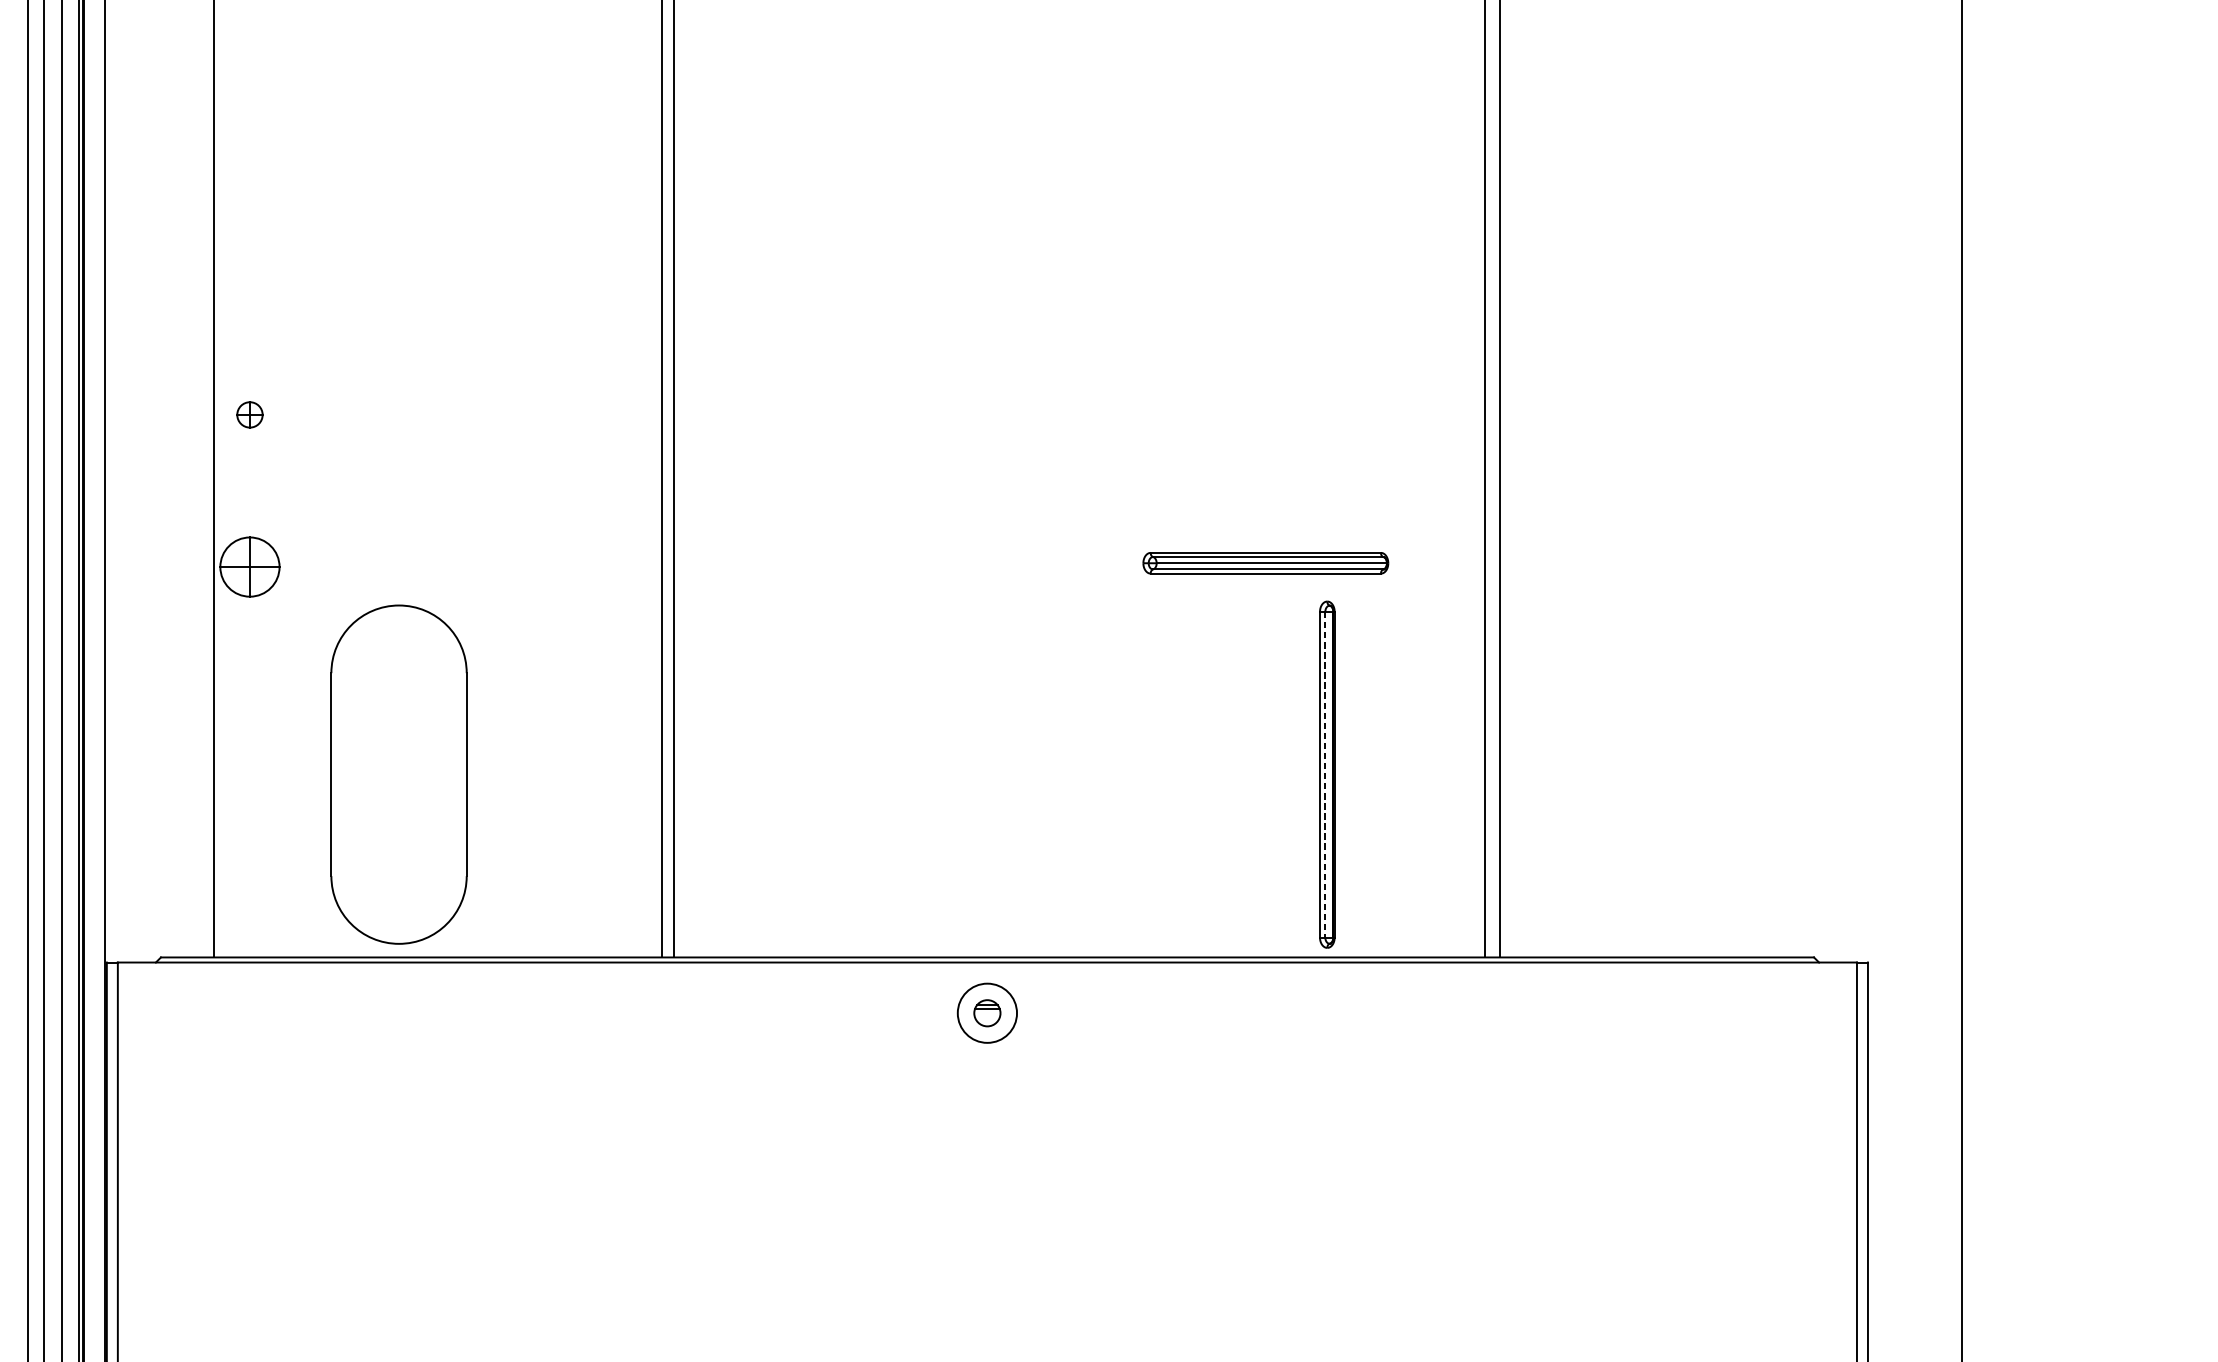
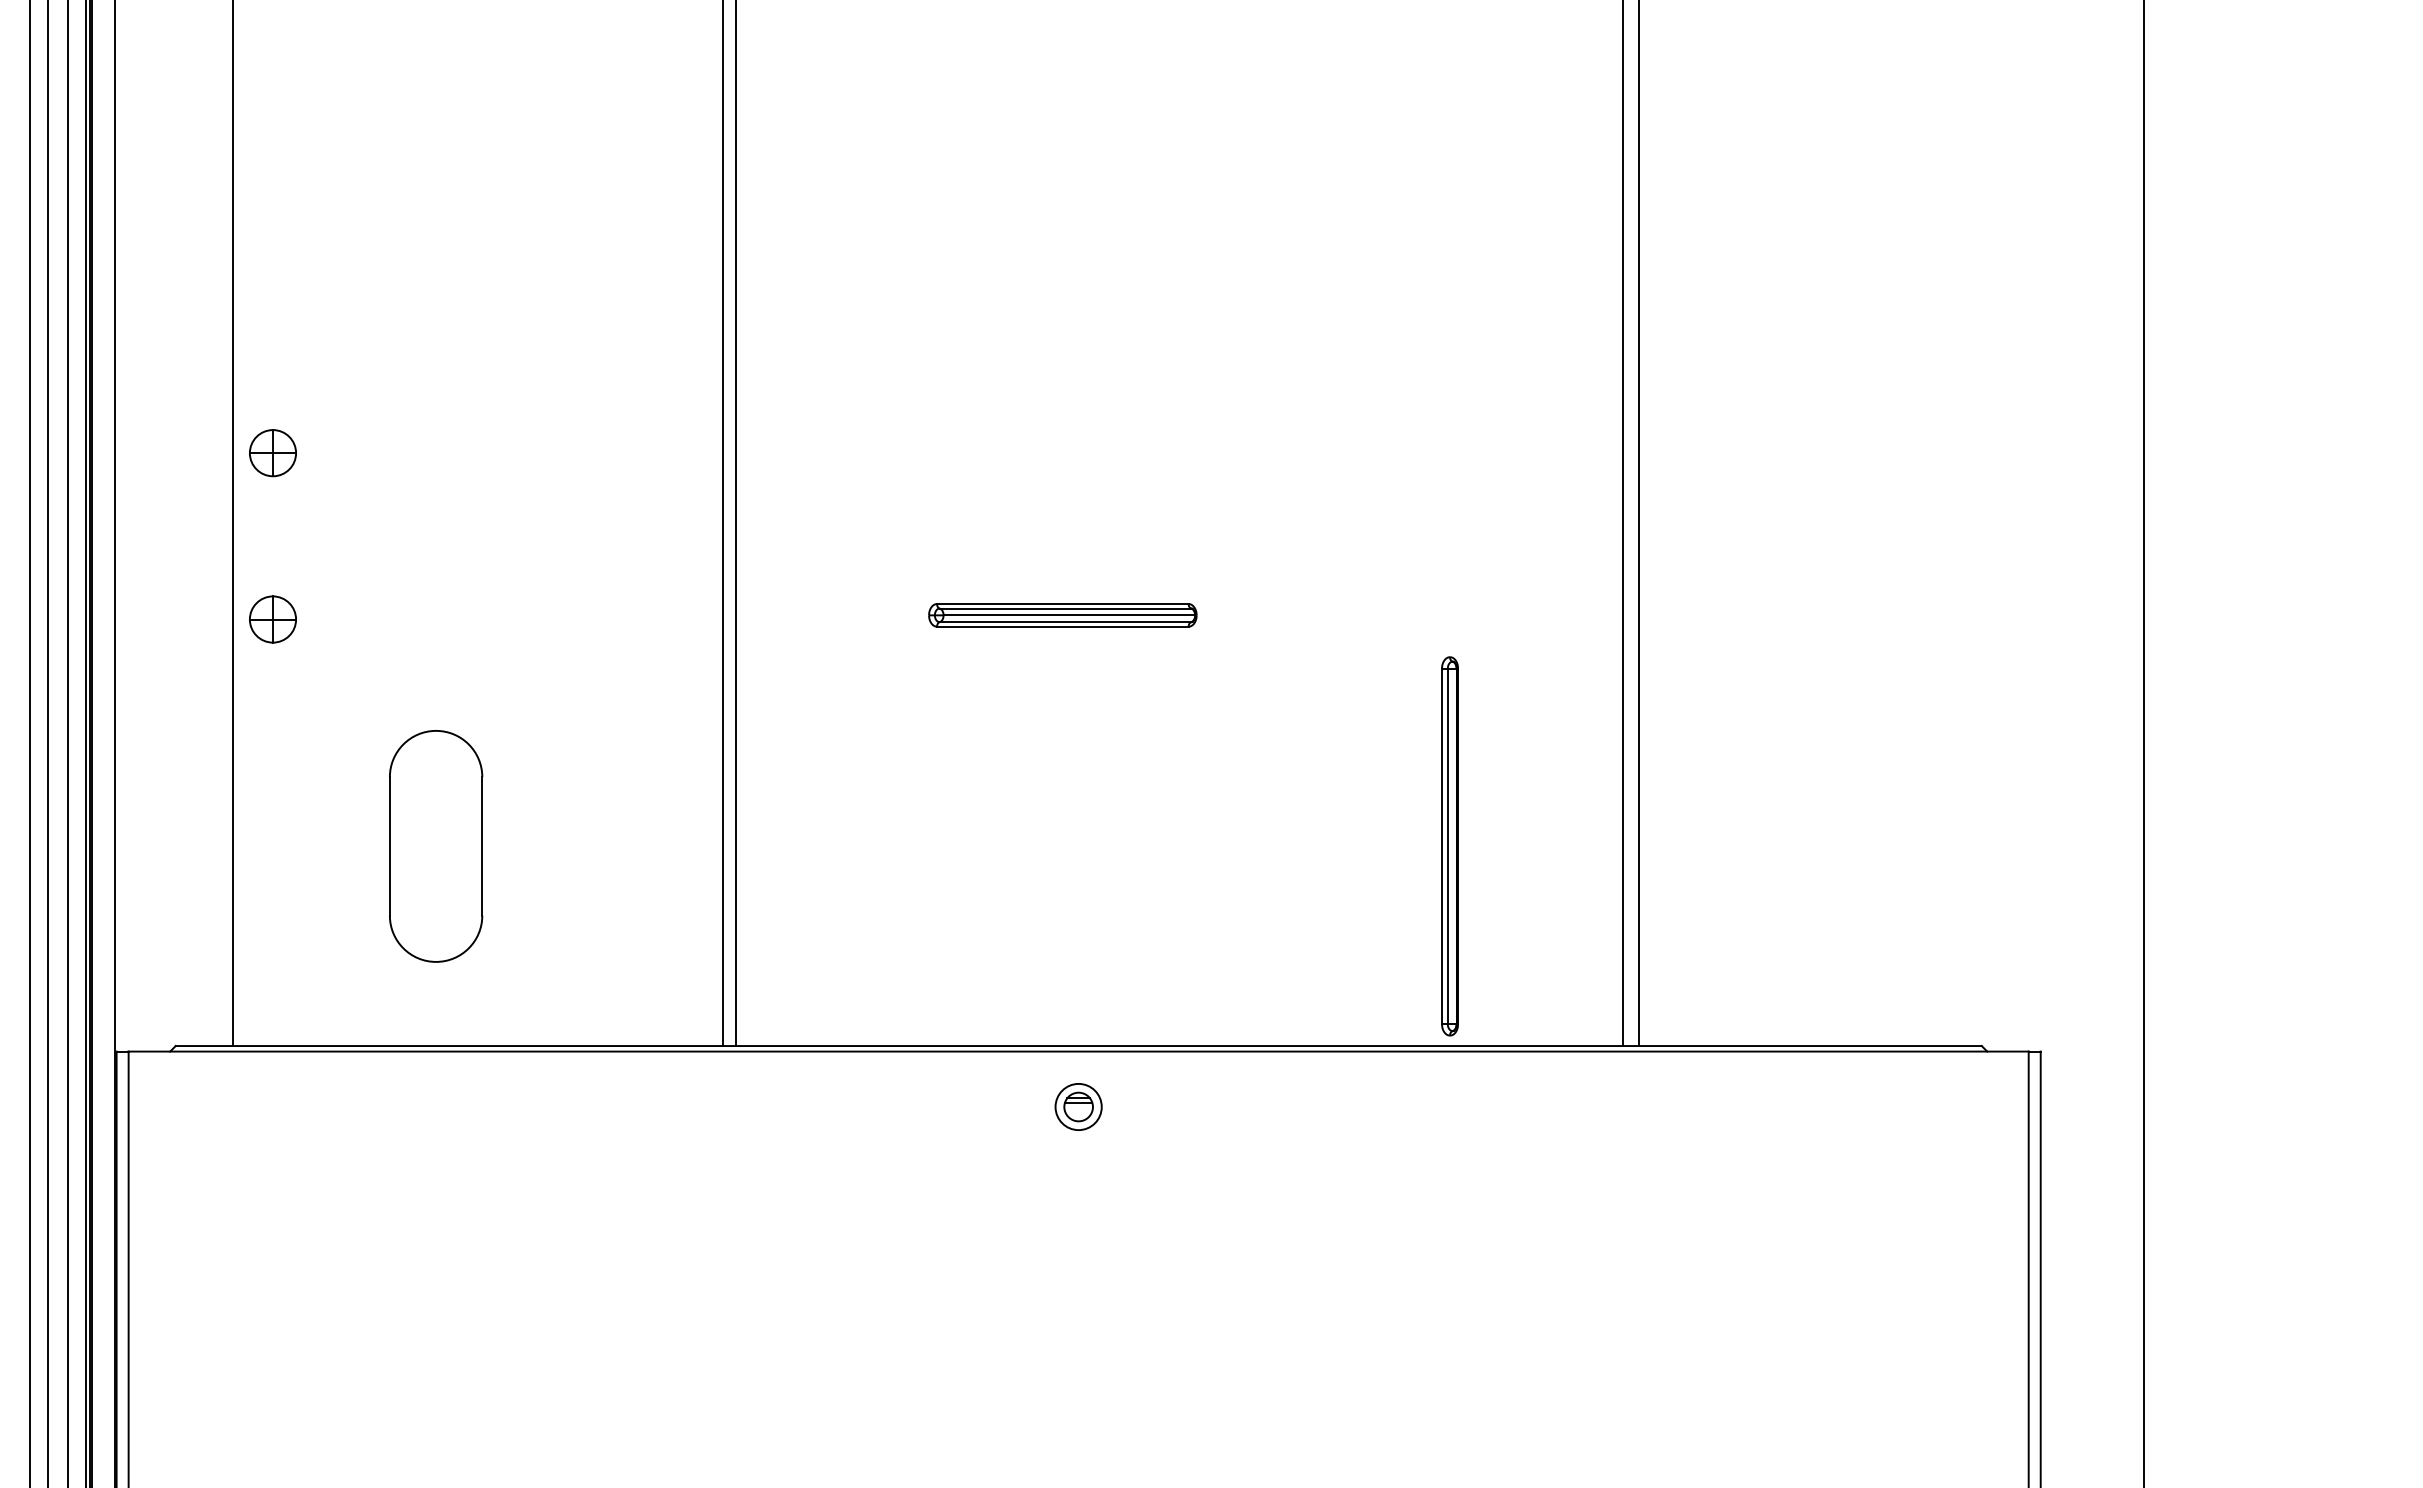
part: (249, 415) -> (272, 453), size x1.67
part: (1265, 563) -> (1062, 615), moved
part: (249, 567) -> (272, 619), size x0.71
part: (399, 774) -> (436, 846), size x0.62
line: (1325, 774) -> (1447, 846), dashed -> solid
circle: (987, 1012) -> (1078, 1106), size x0.71

